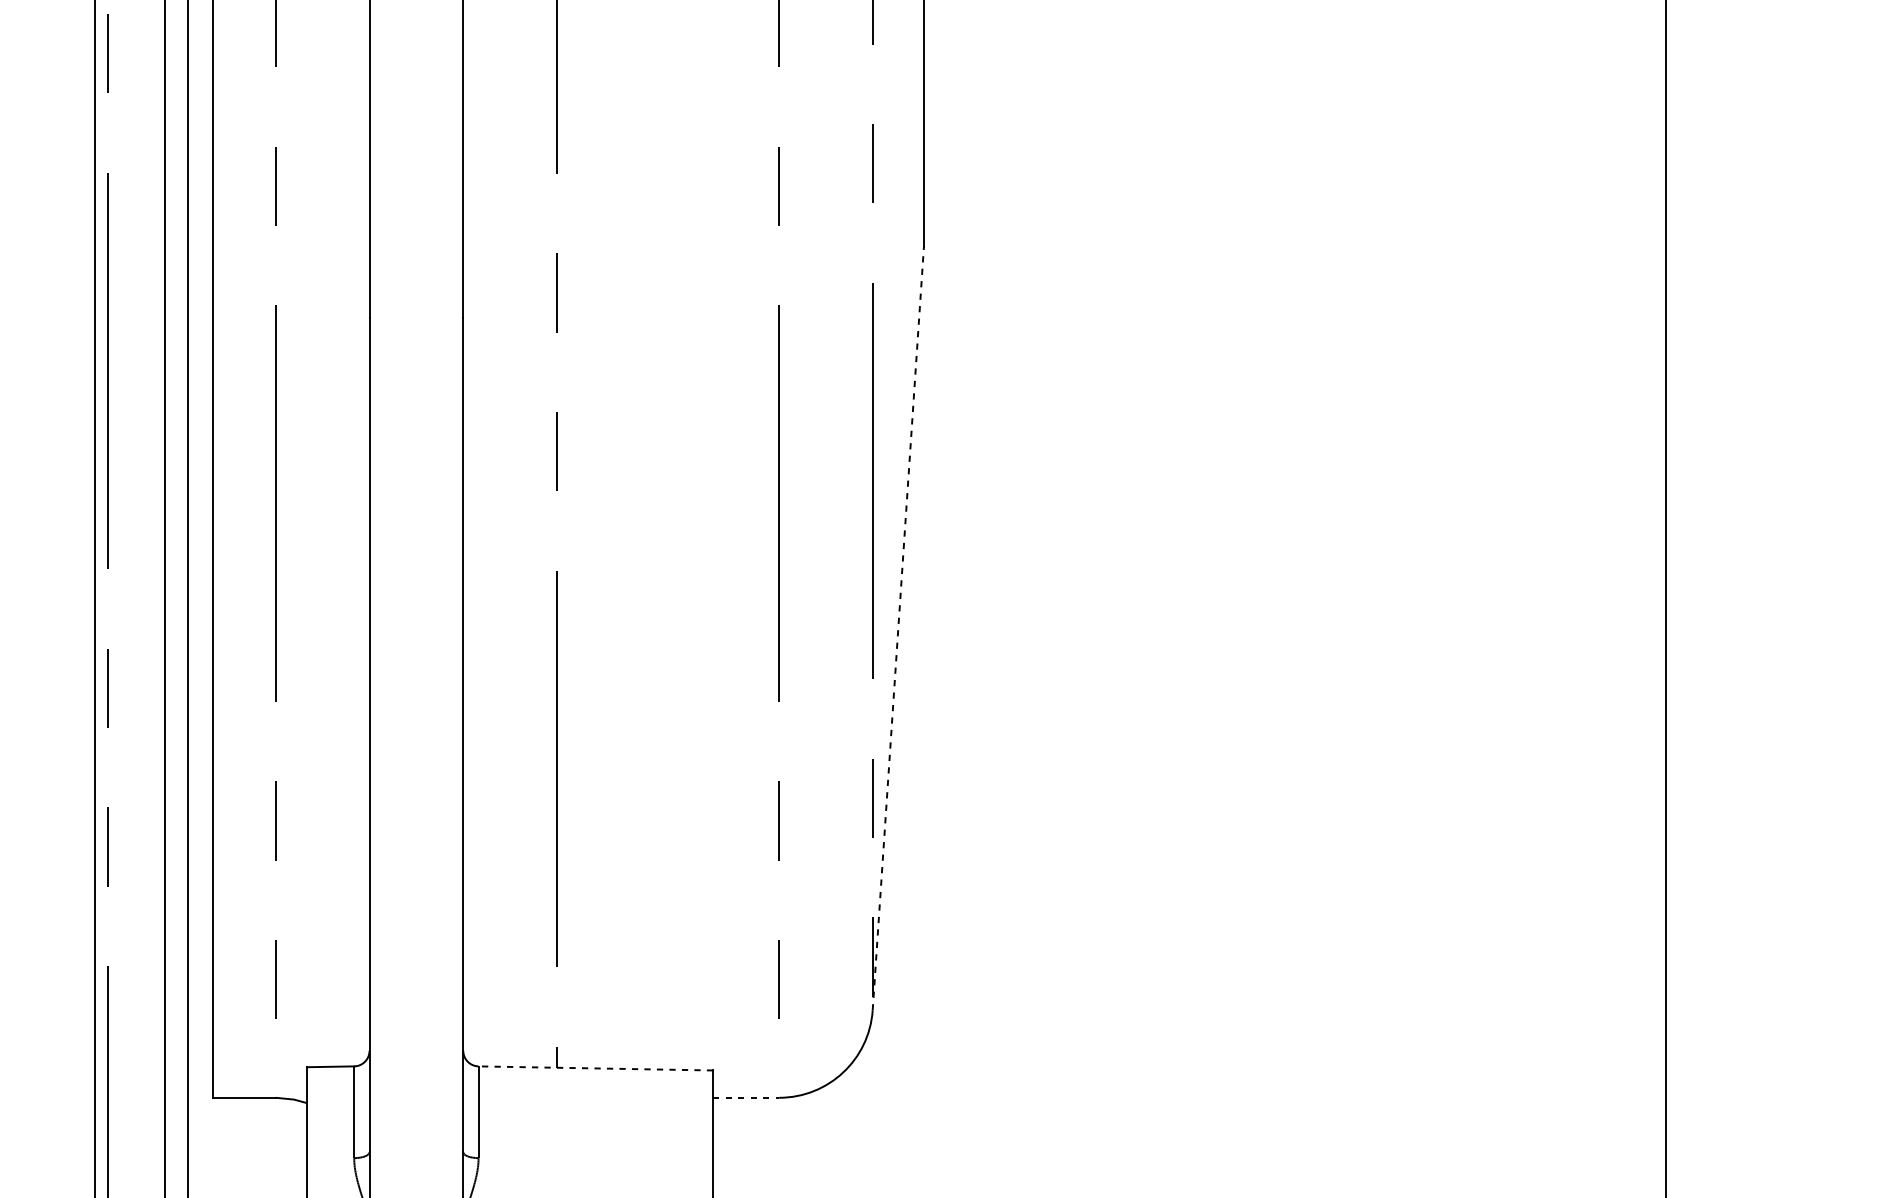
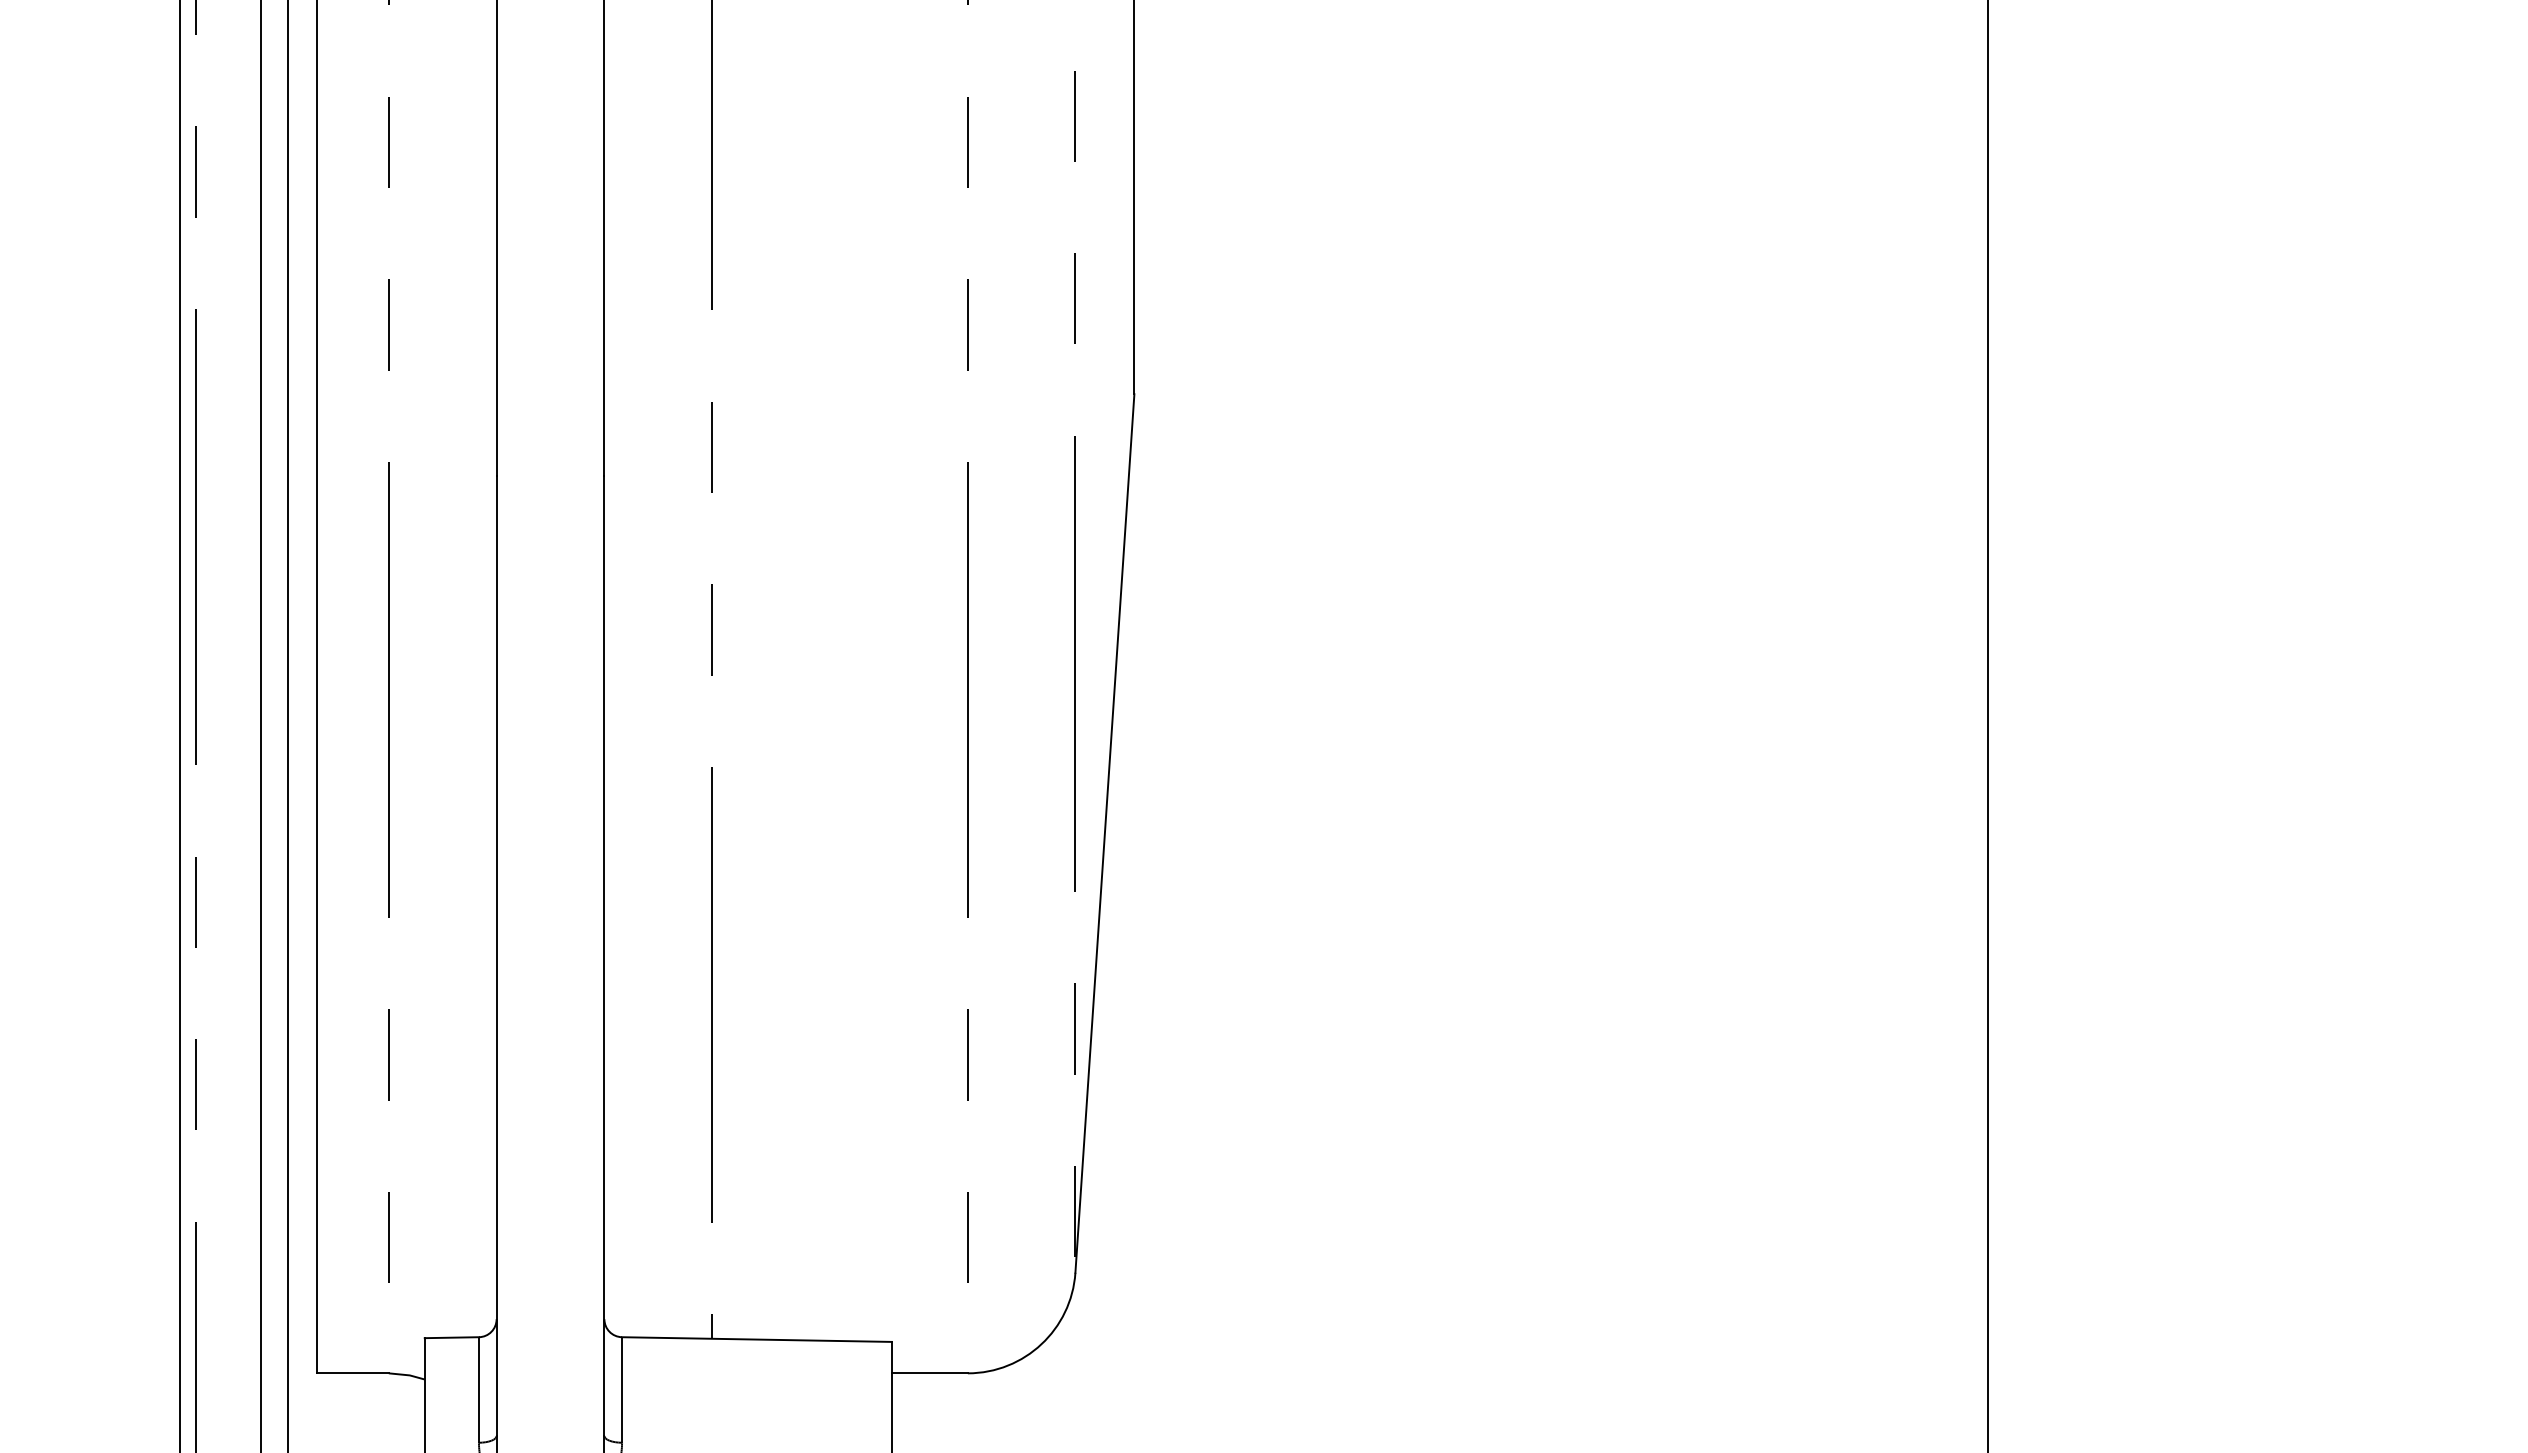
line: (897, 628) -> (1104, 833), dashed -> solid
line: (595, 1068) -> (756, 1339), dashed -> solid
line: (746, 1097) -> (930, 1373), dashed -> solid

